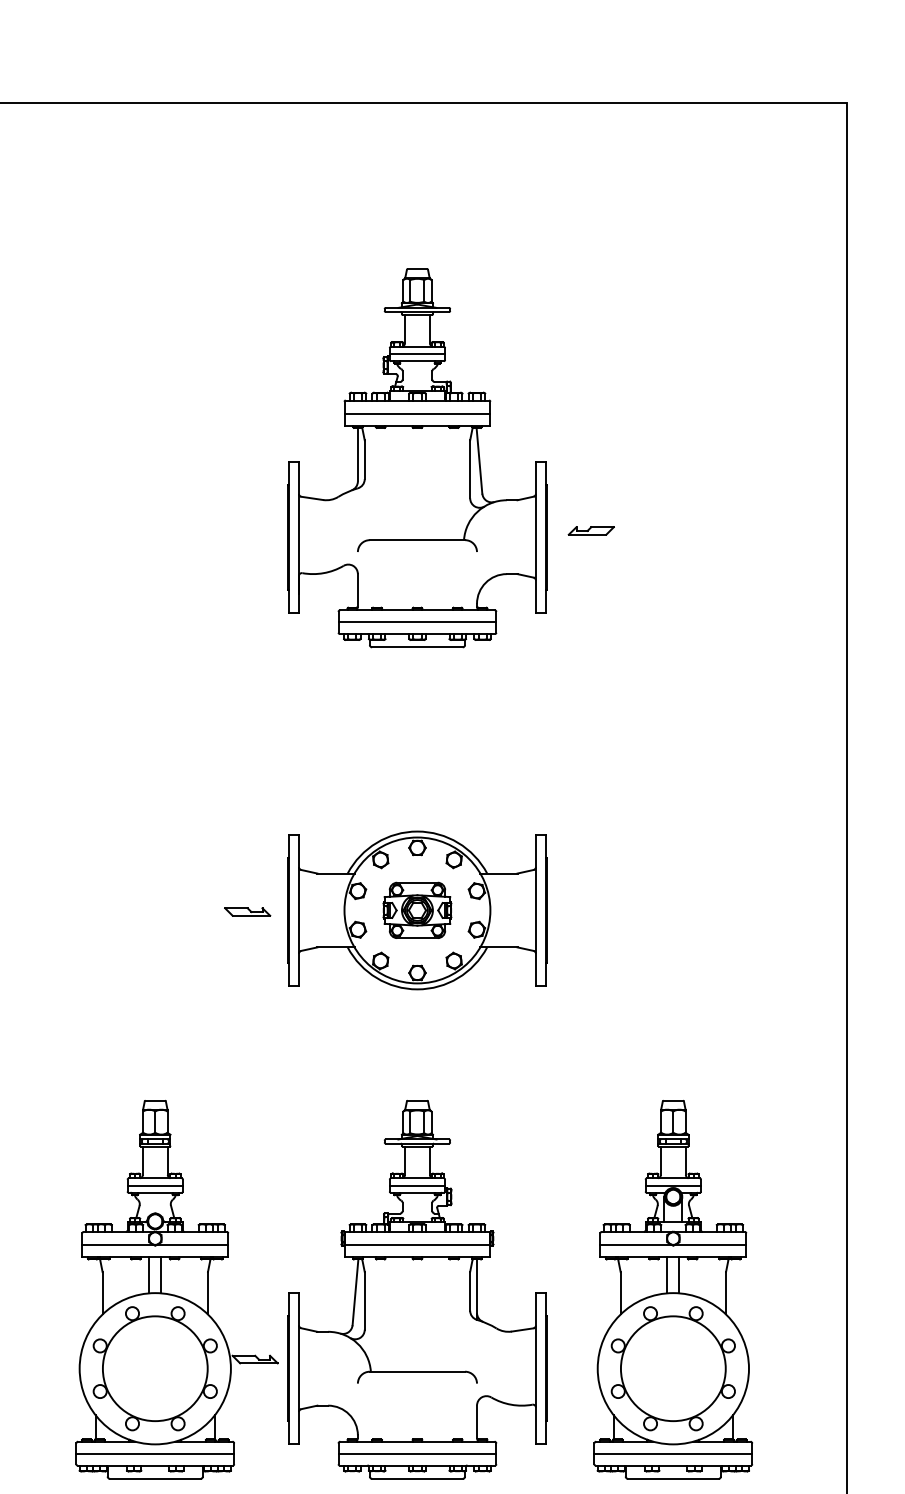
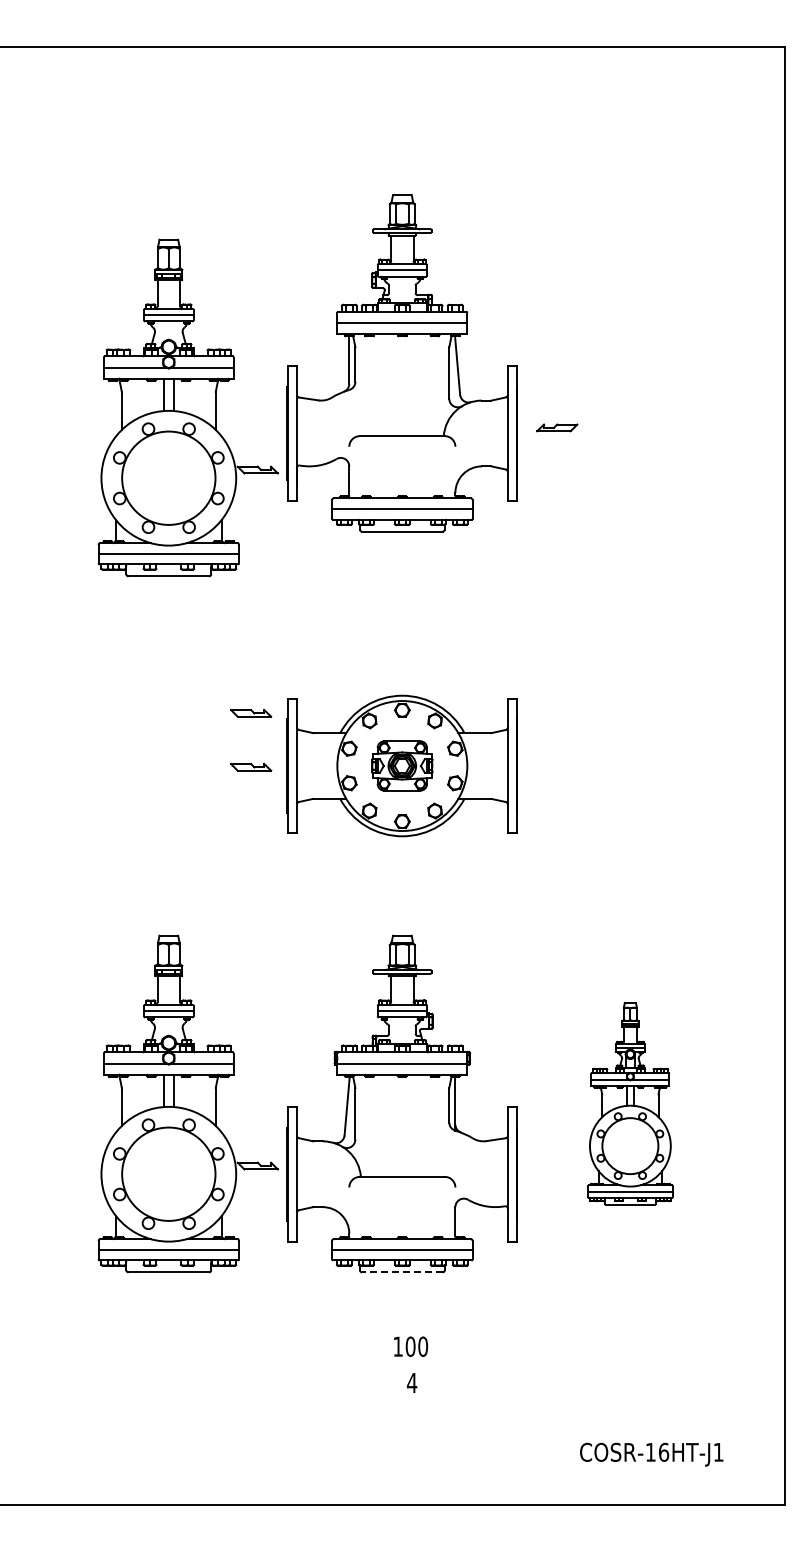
part: (176, 507) -> (187, 407), added
part: (248, 851) -> (251, 713), added
part: (673, 1289) -> (630, 1103), size x0.6
line: (416, 1479) -> (401, 1272), solid -> dashed

